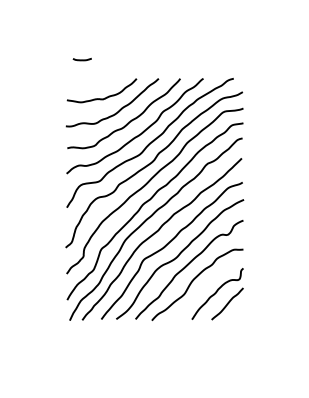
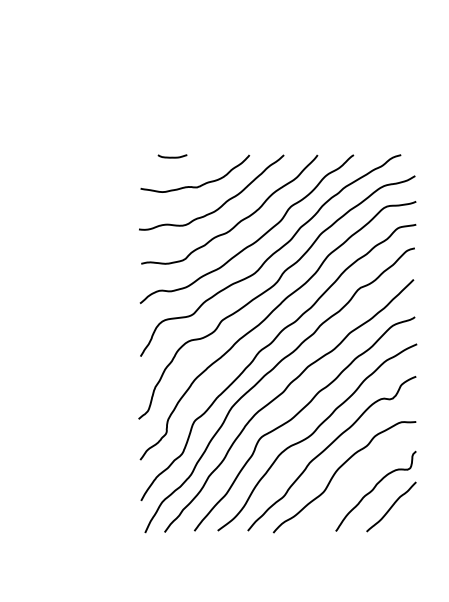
curve: (81, 59) -> (171, 156), moved

